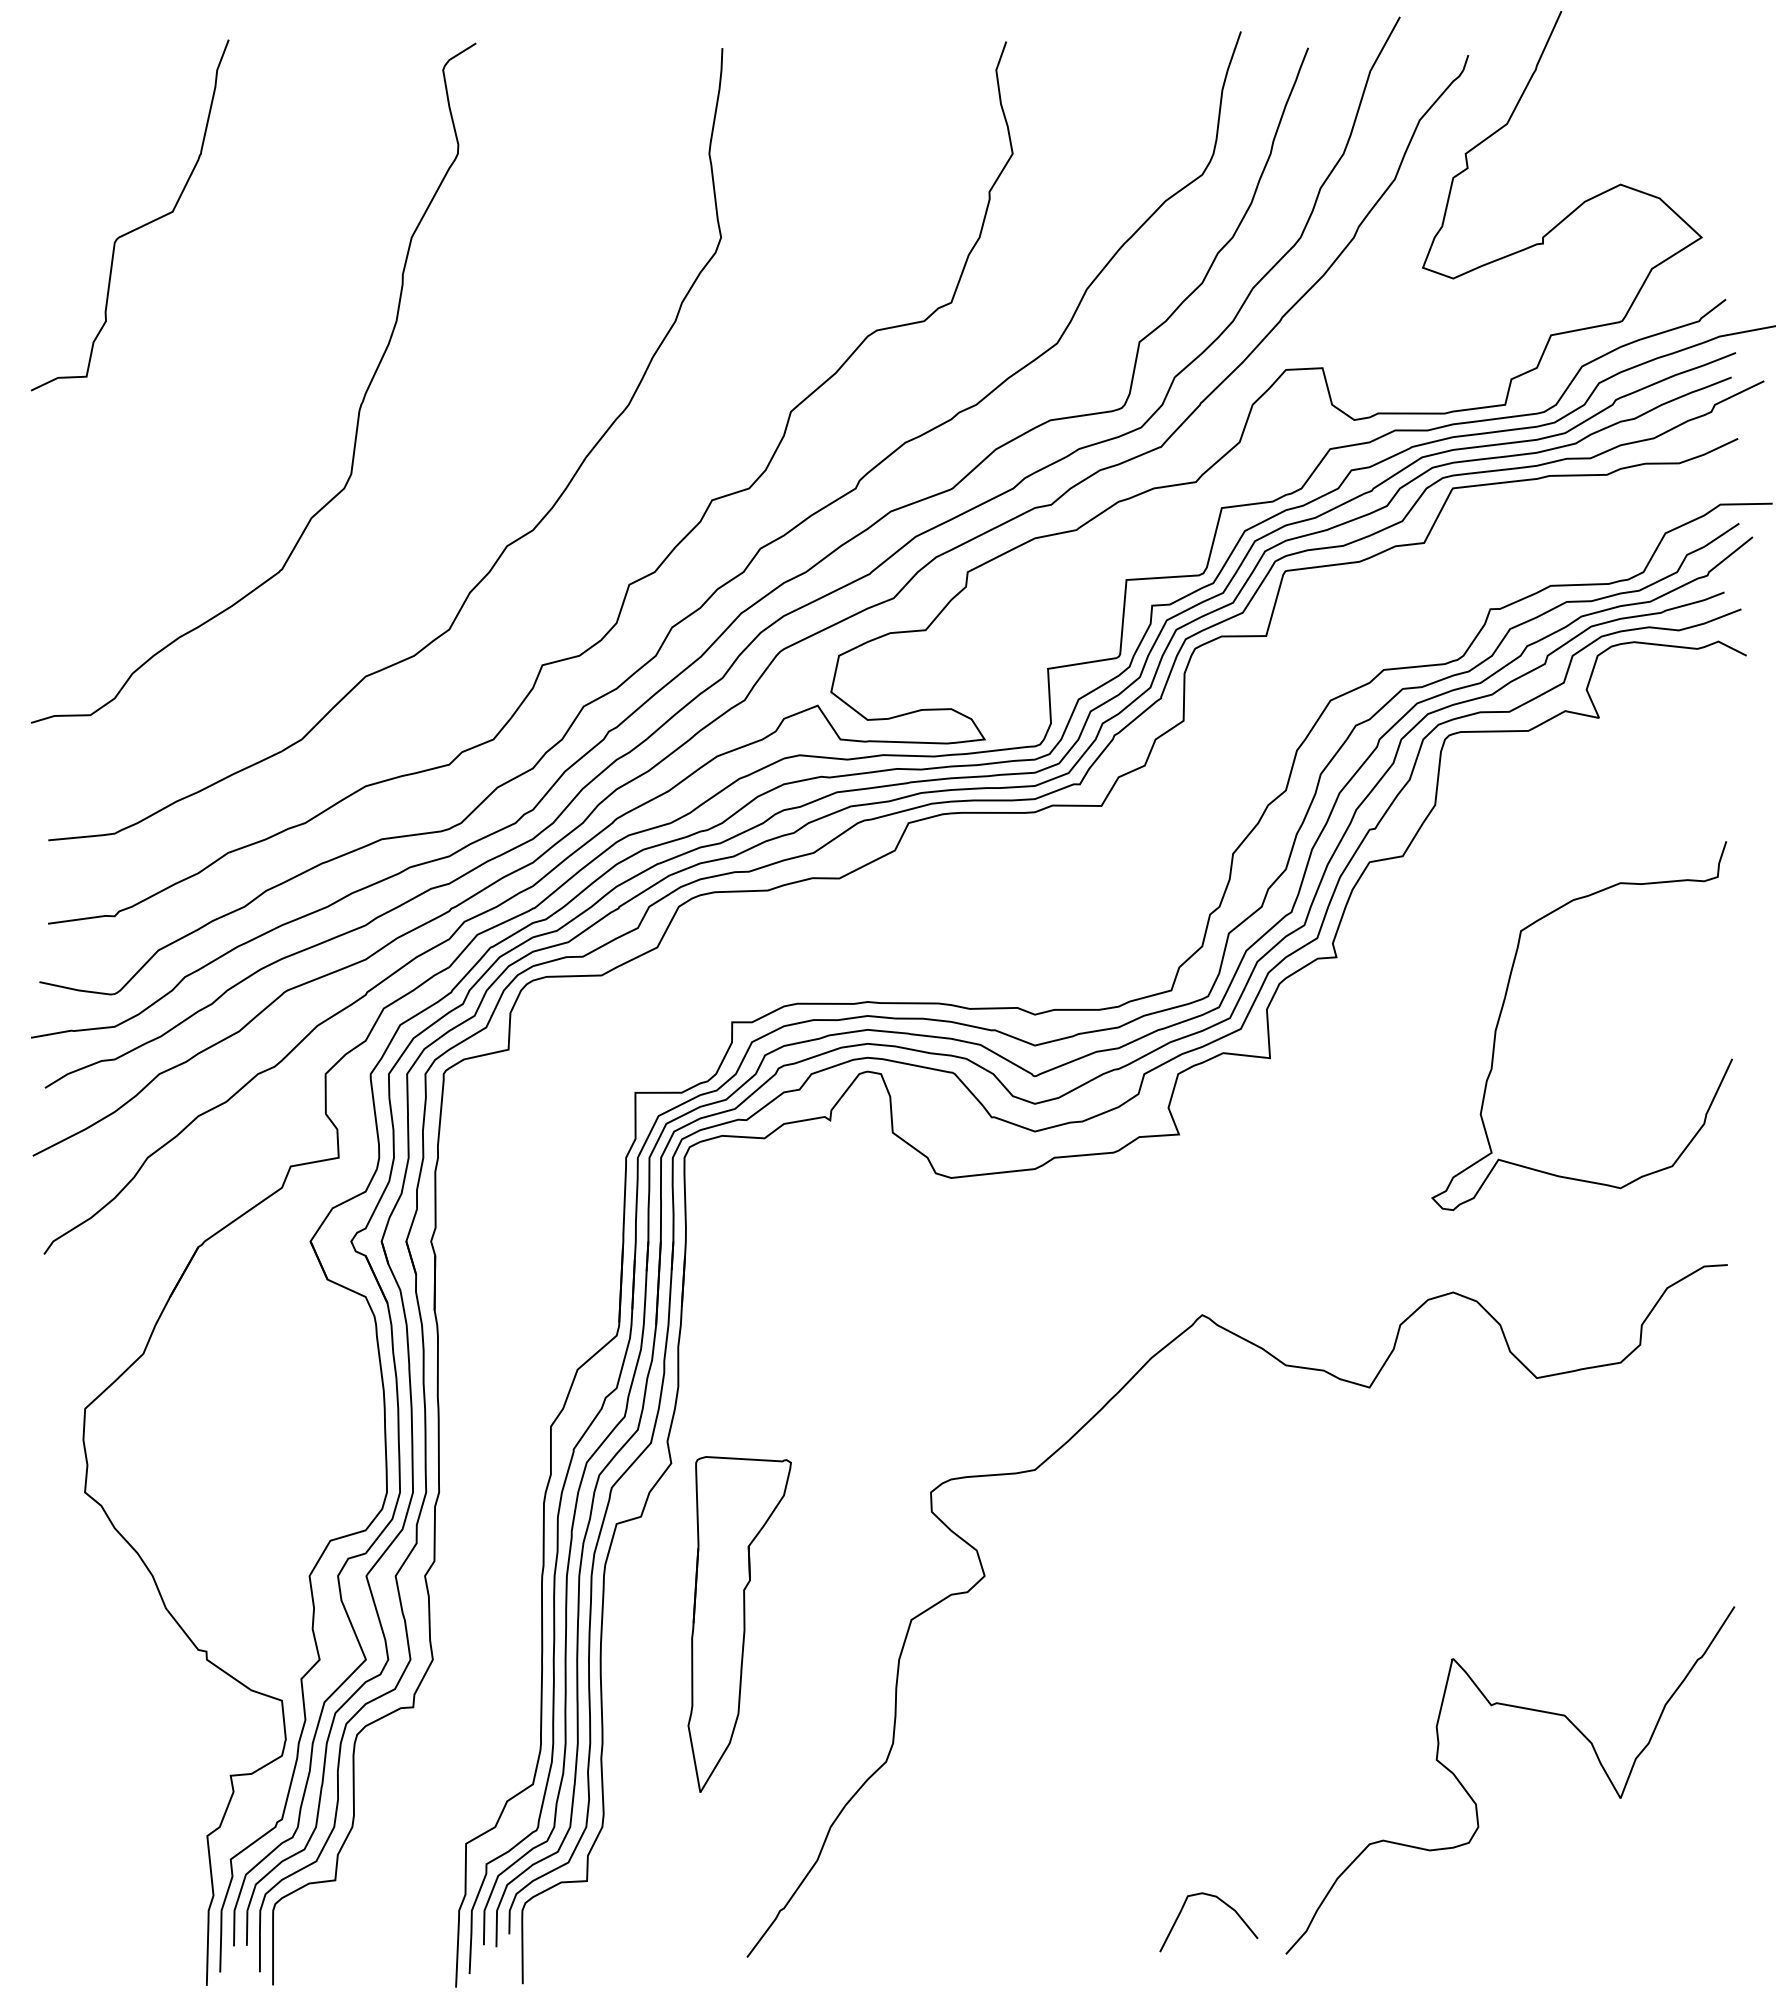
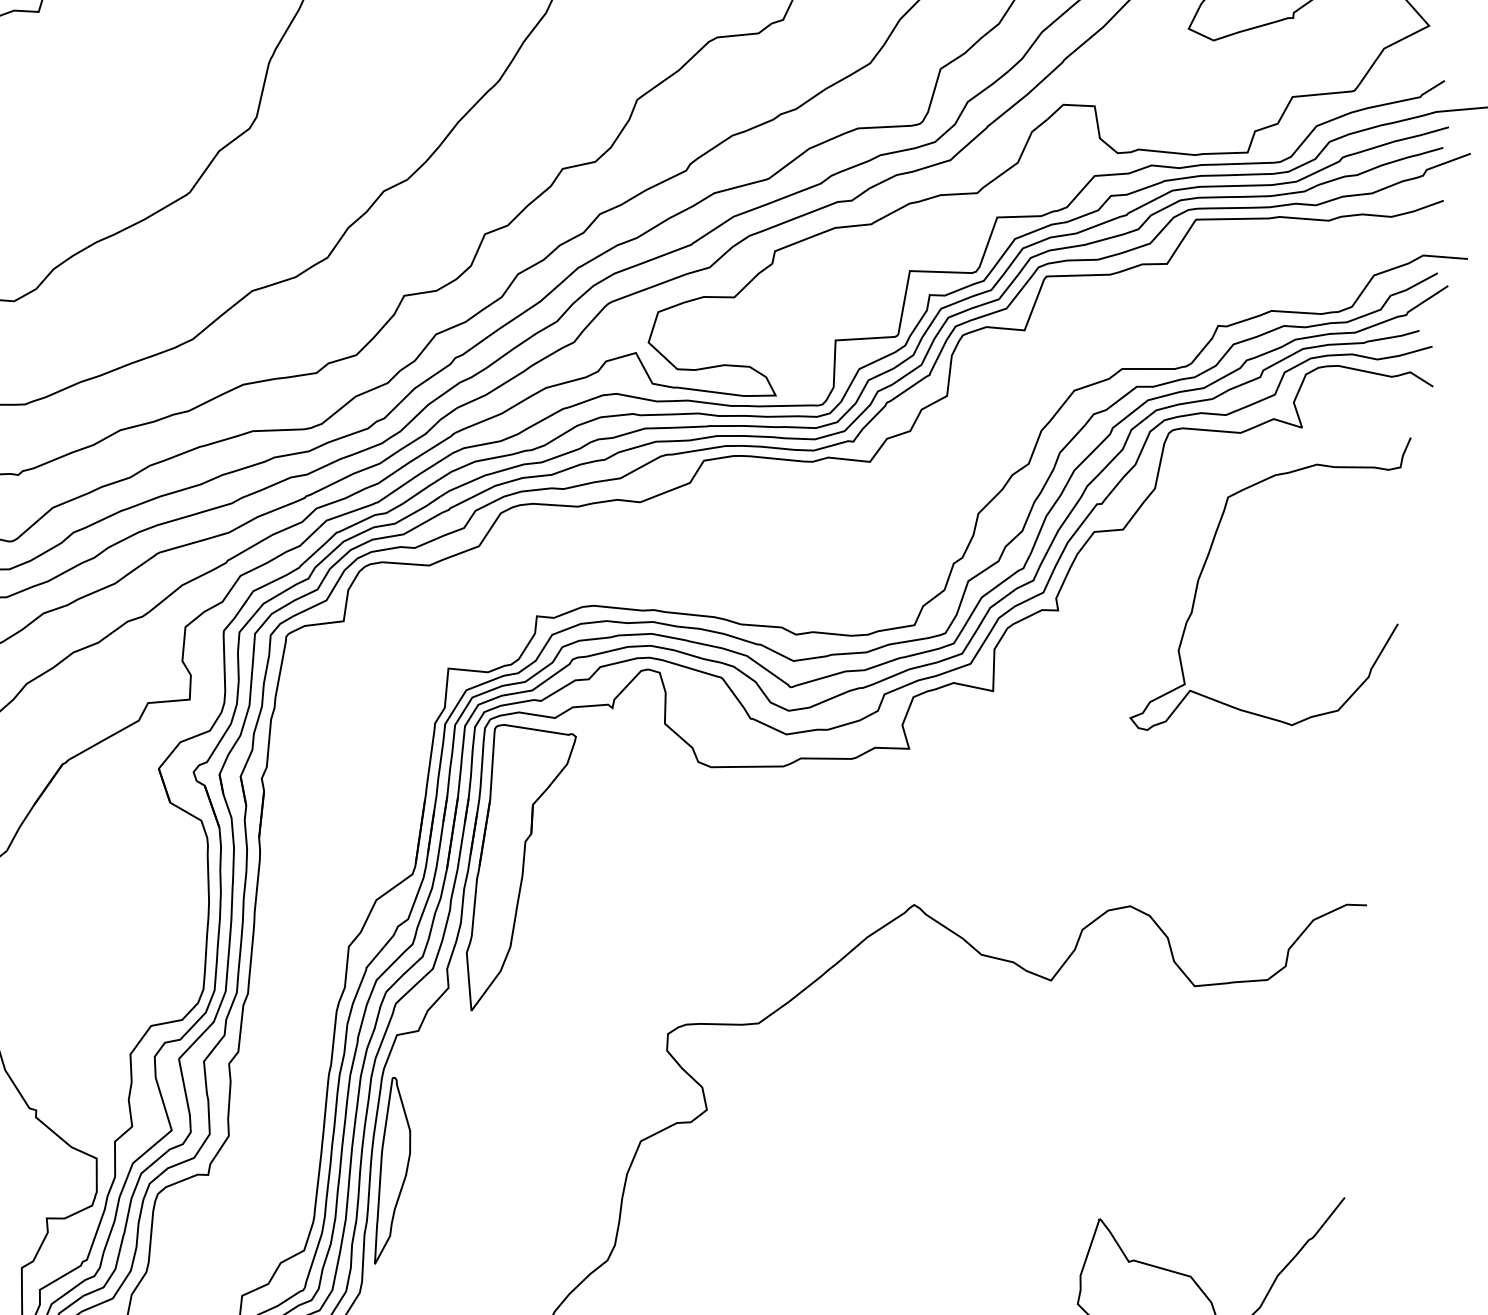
curve: (1504, 1004) -> (1207, 558), moved
part: (739, 1624) -> (518, 870), moved
part: (628, 1682) -> (394, 1171), added

